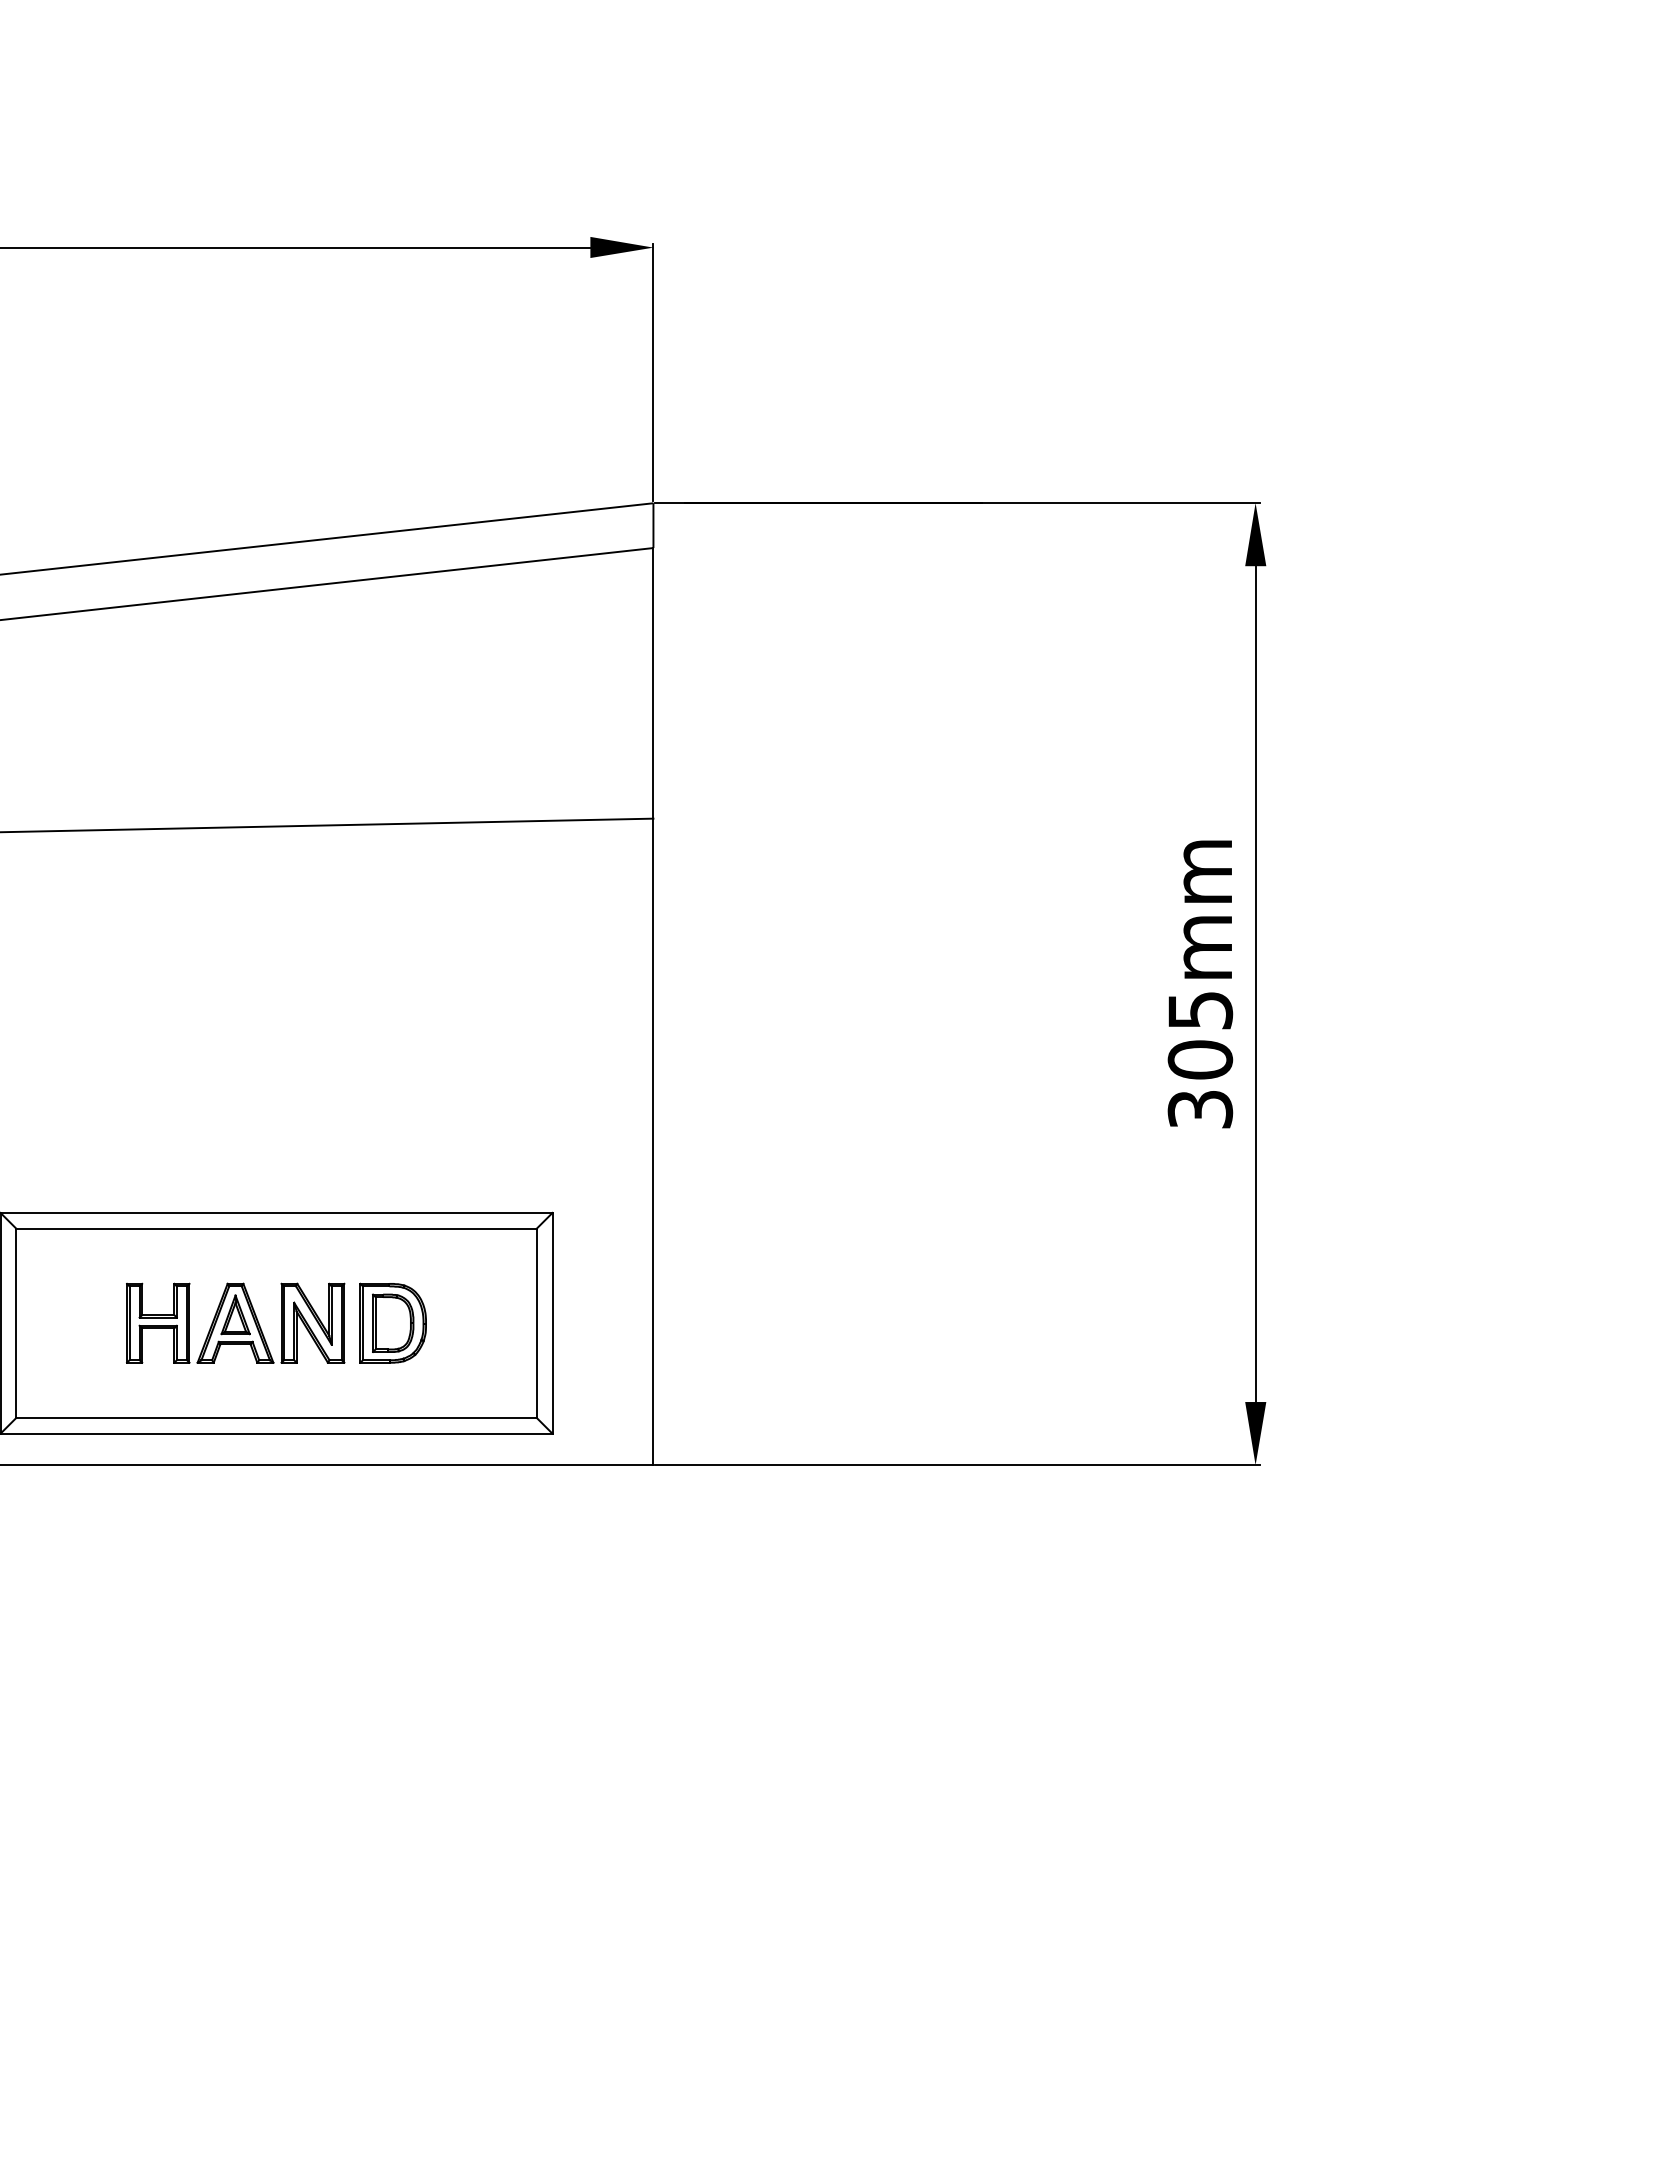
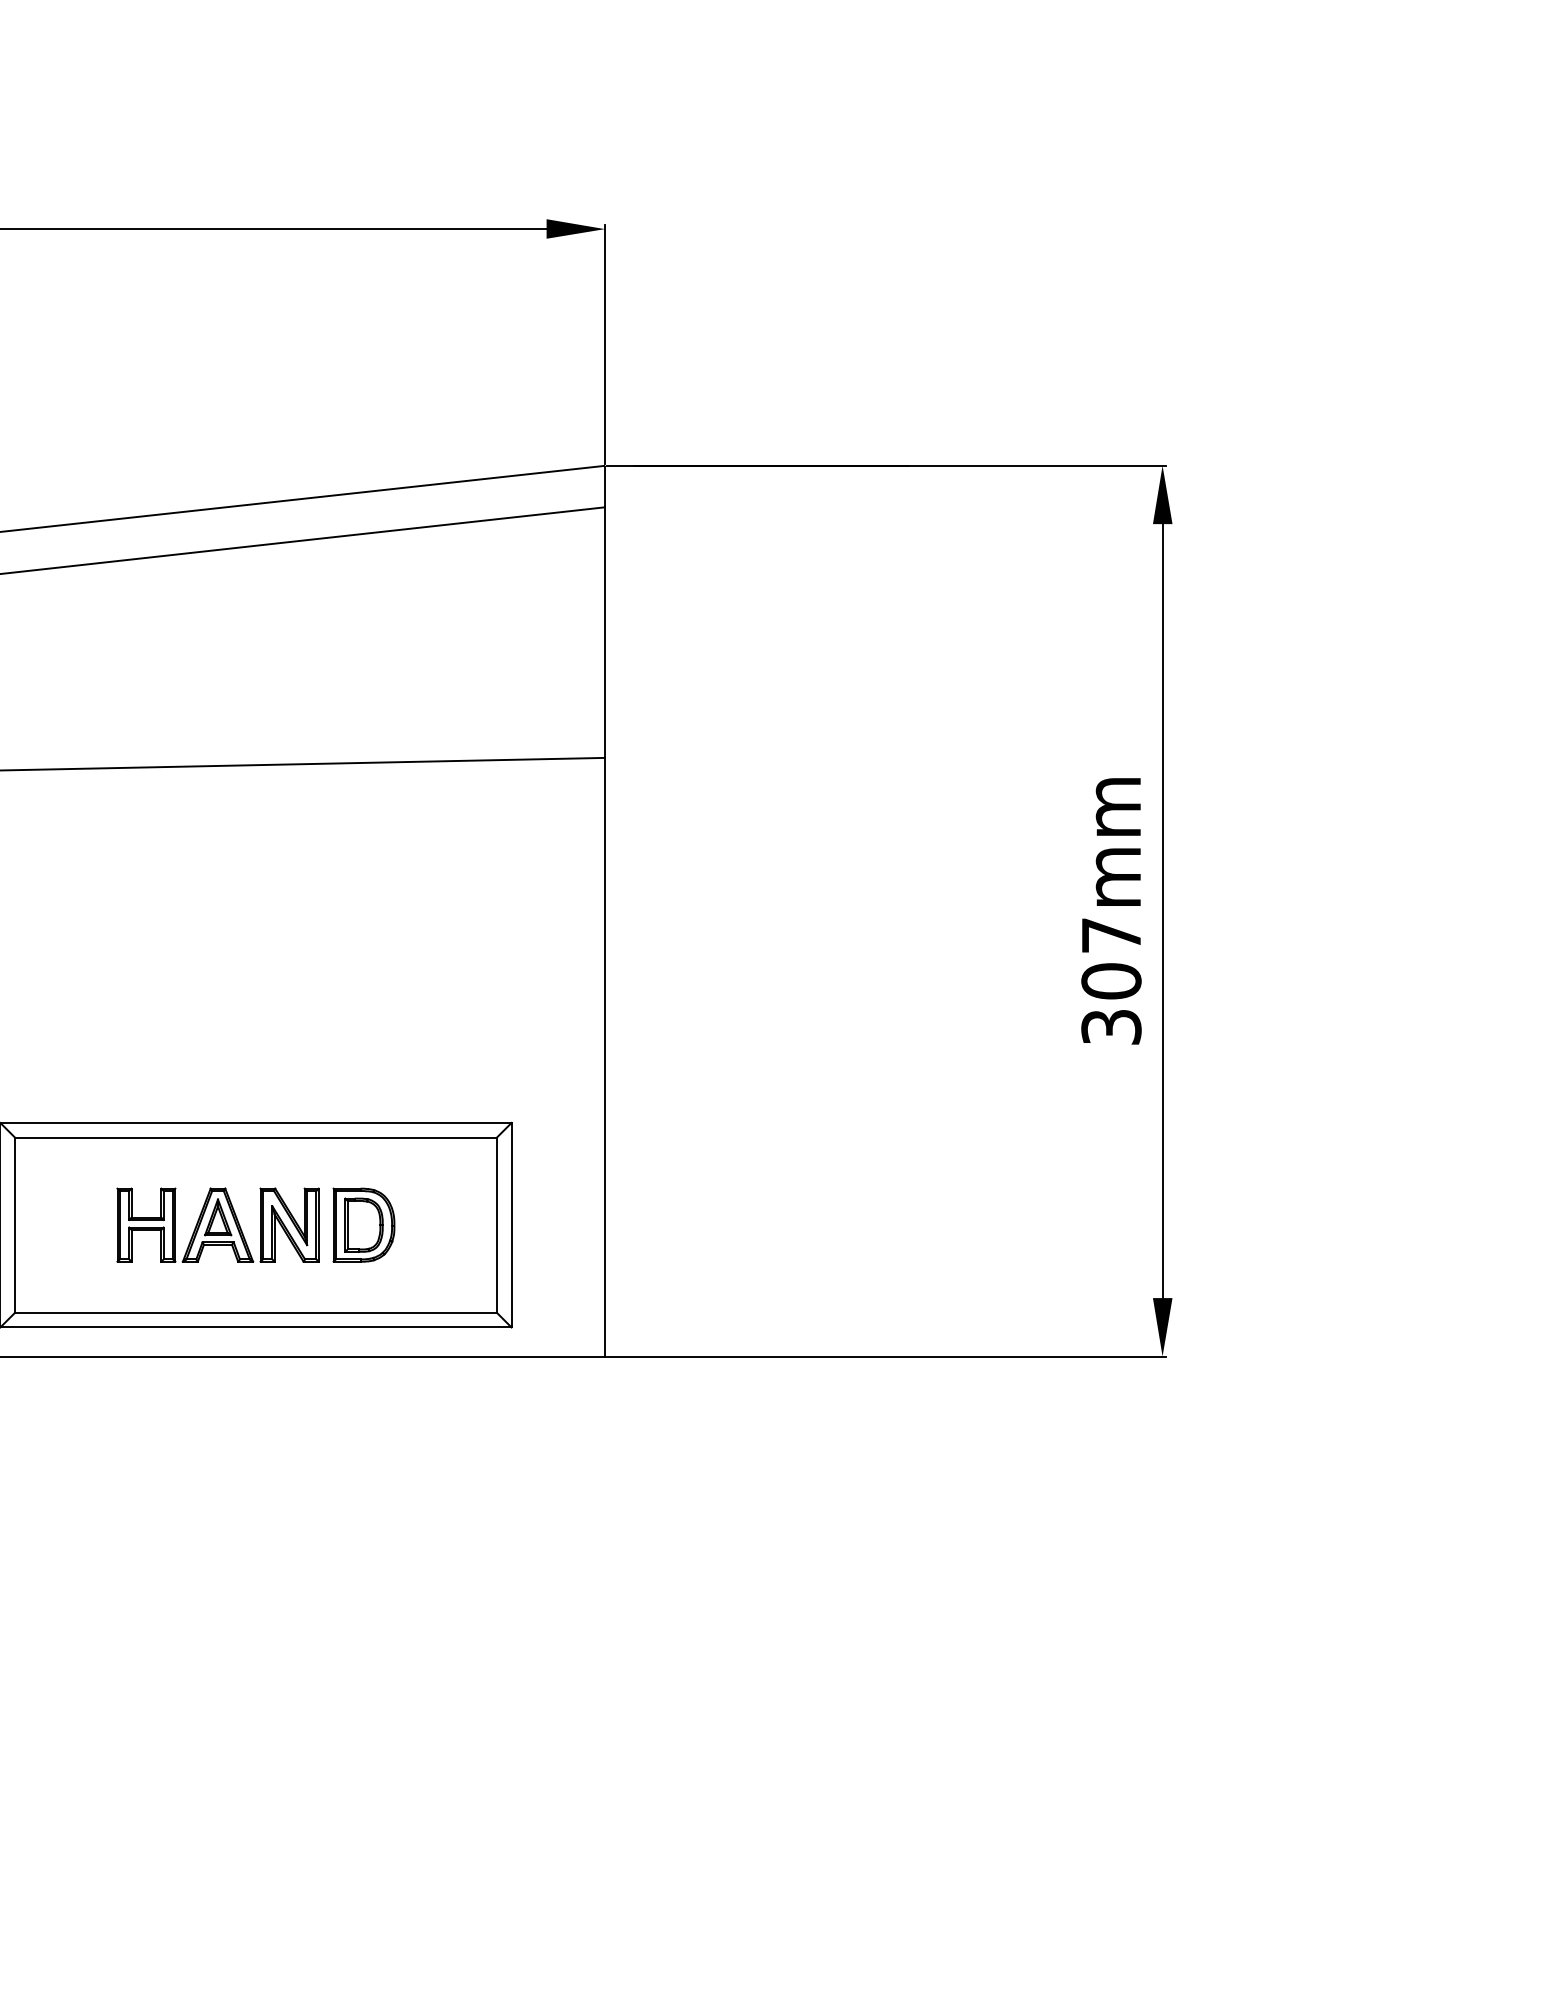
text: (1200, 1010) -> (1111, 935), 305mm -> 307mm

